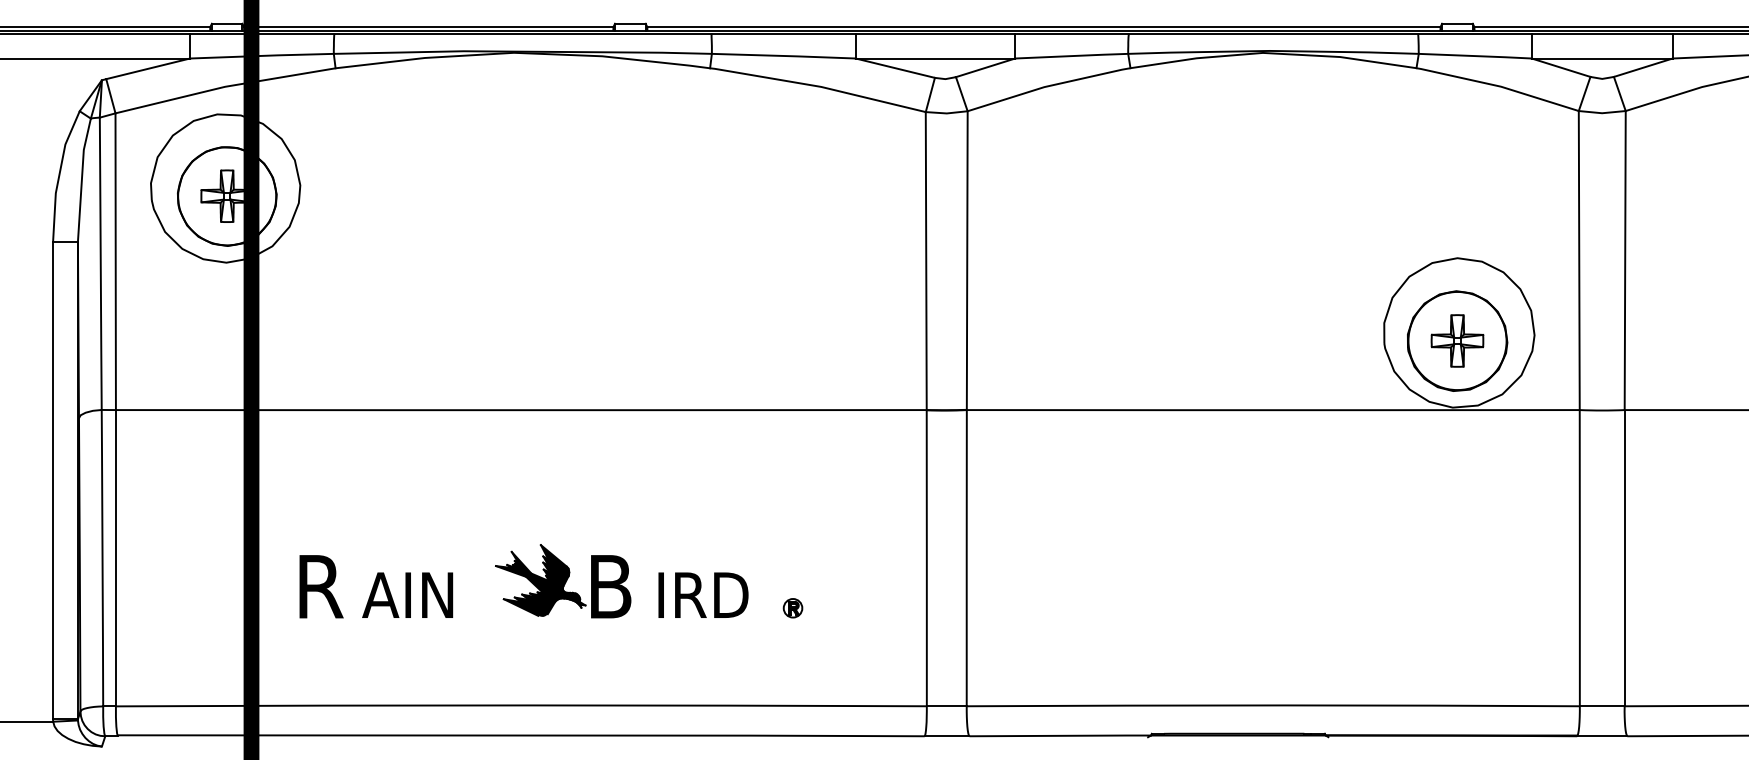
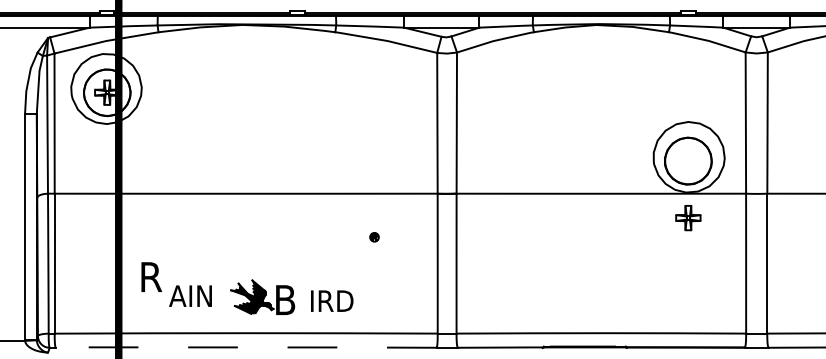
part: (1457, 341) -> (688, 218), moved
part: (562, 579) -> (262, 296), moved
text: (407, 593) -> (190, 295), moved
text: (704, 593) -> (332, 300), moved
part: (792, 608) -> (374, 237), moved
line: (521, 735) -> (246, 347), solid -> dashed

